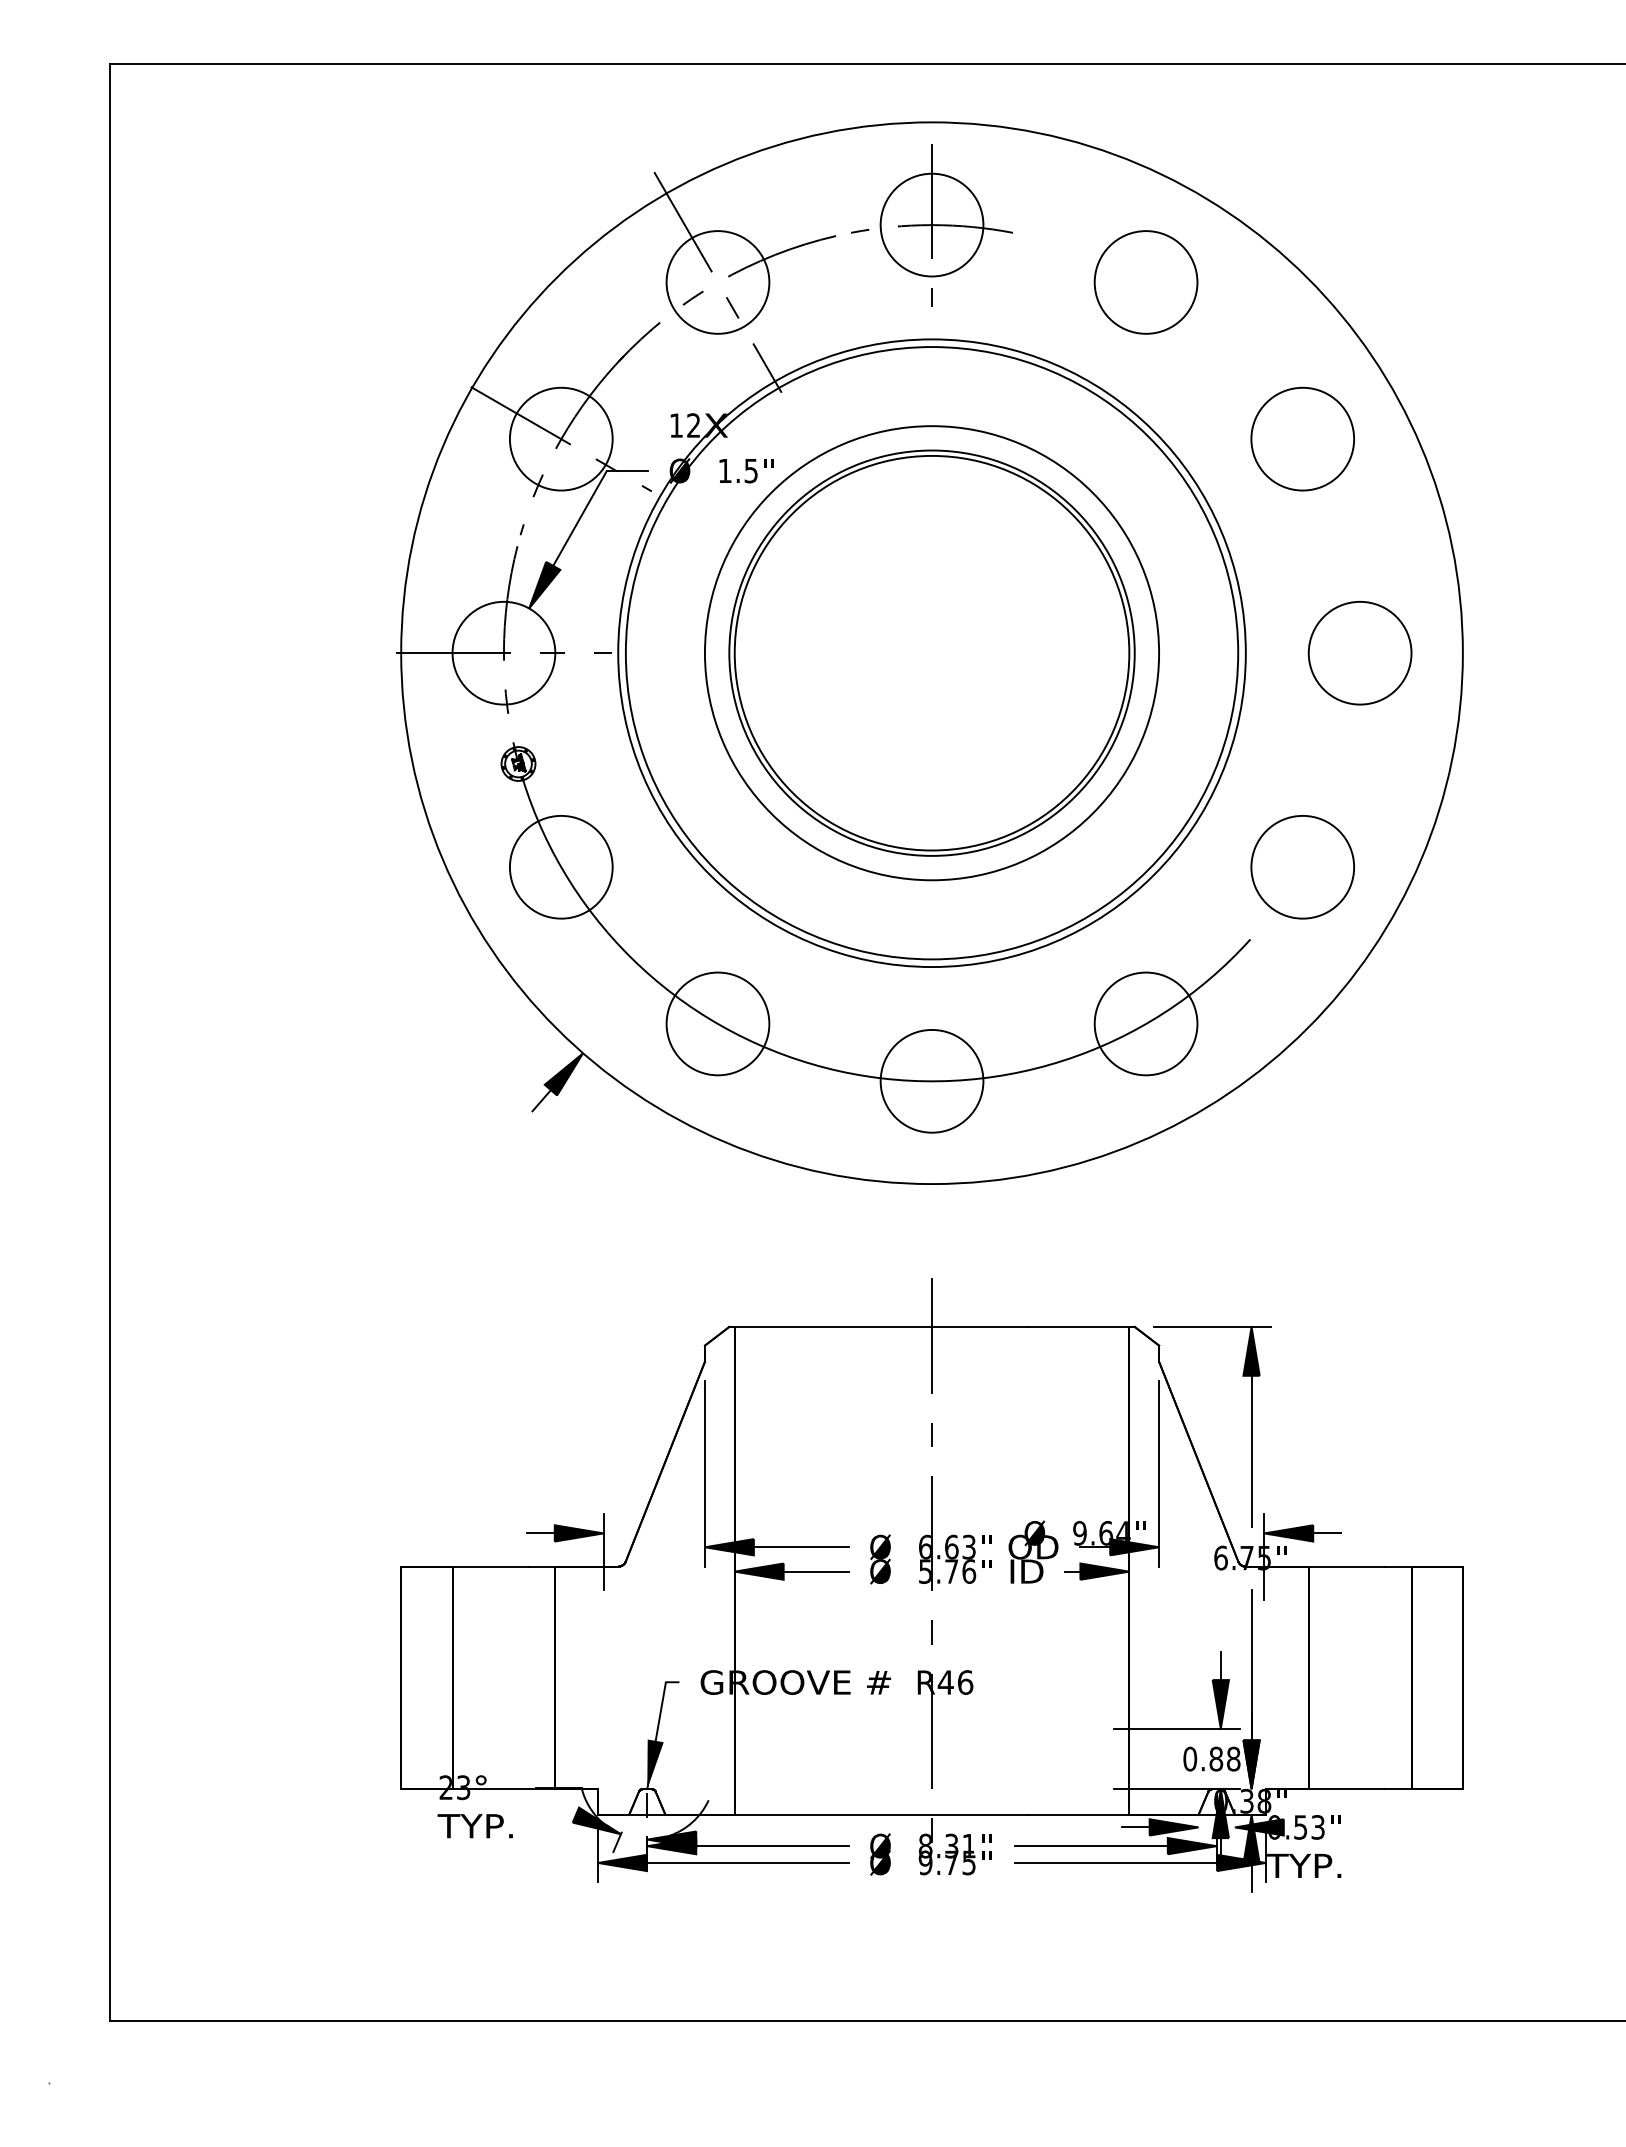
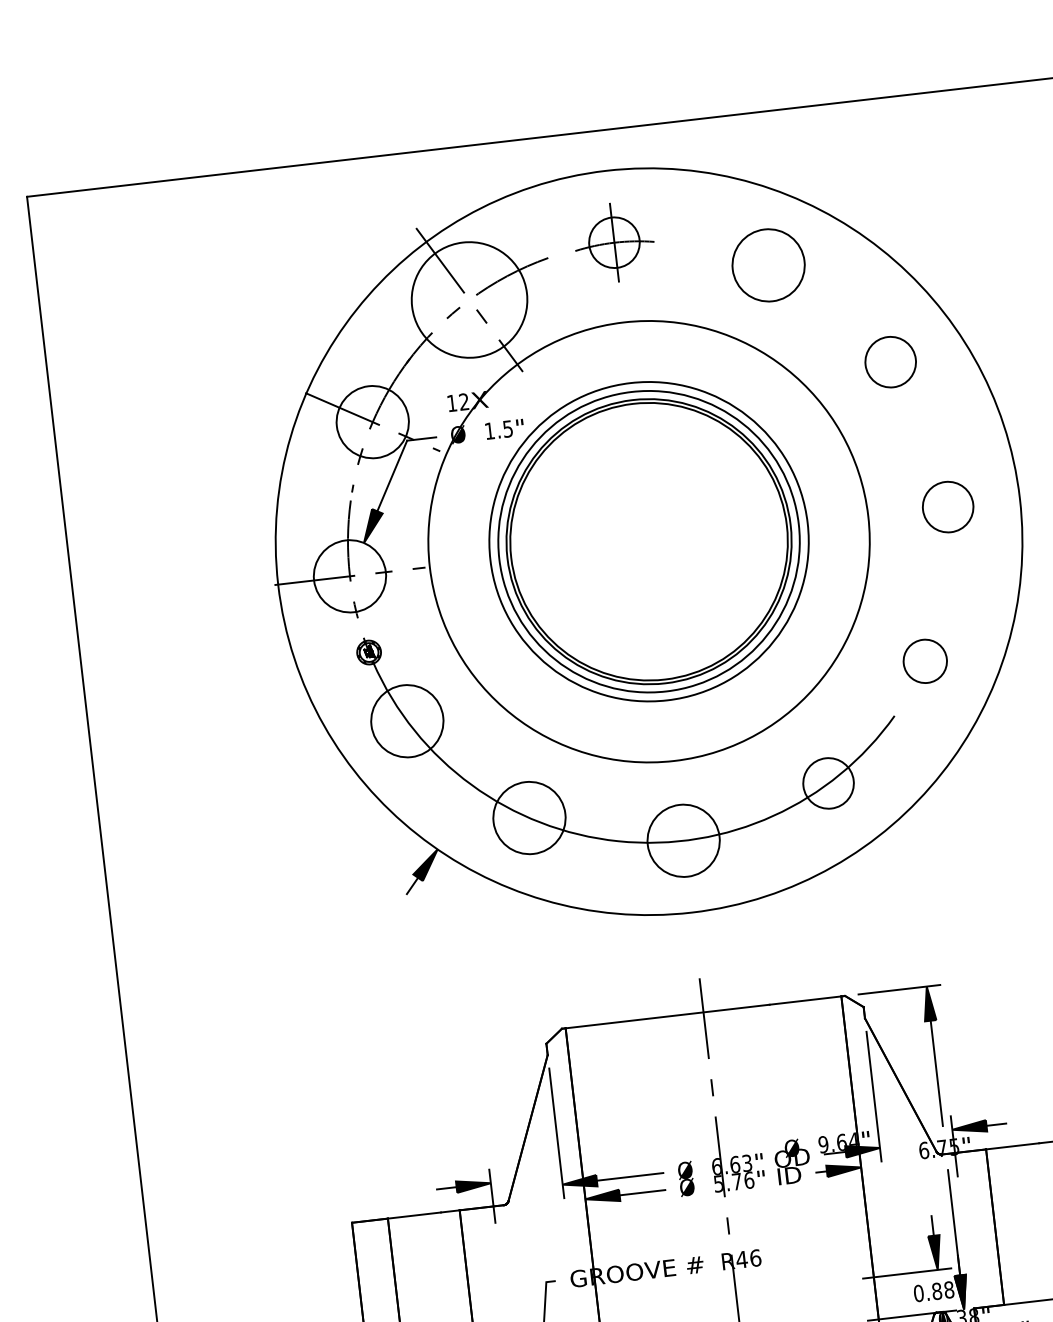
part: (931, 225) -> (614, 242), size x0.7
circle: (717, 282) -> (469, 300), size x1.6
circle: (1302, 438) -> (890, 361), size x0.7
circle: (1359, 652) -> (947, 506), size x0.7
circle: (931, 653) -> (648, 541), size x0.7
circle: (1302, 867) -> (925, 661), size x0.6
circle: (1145, 1023) -> (828, 783), size x0.7

